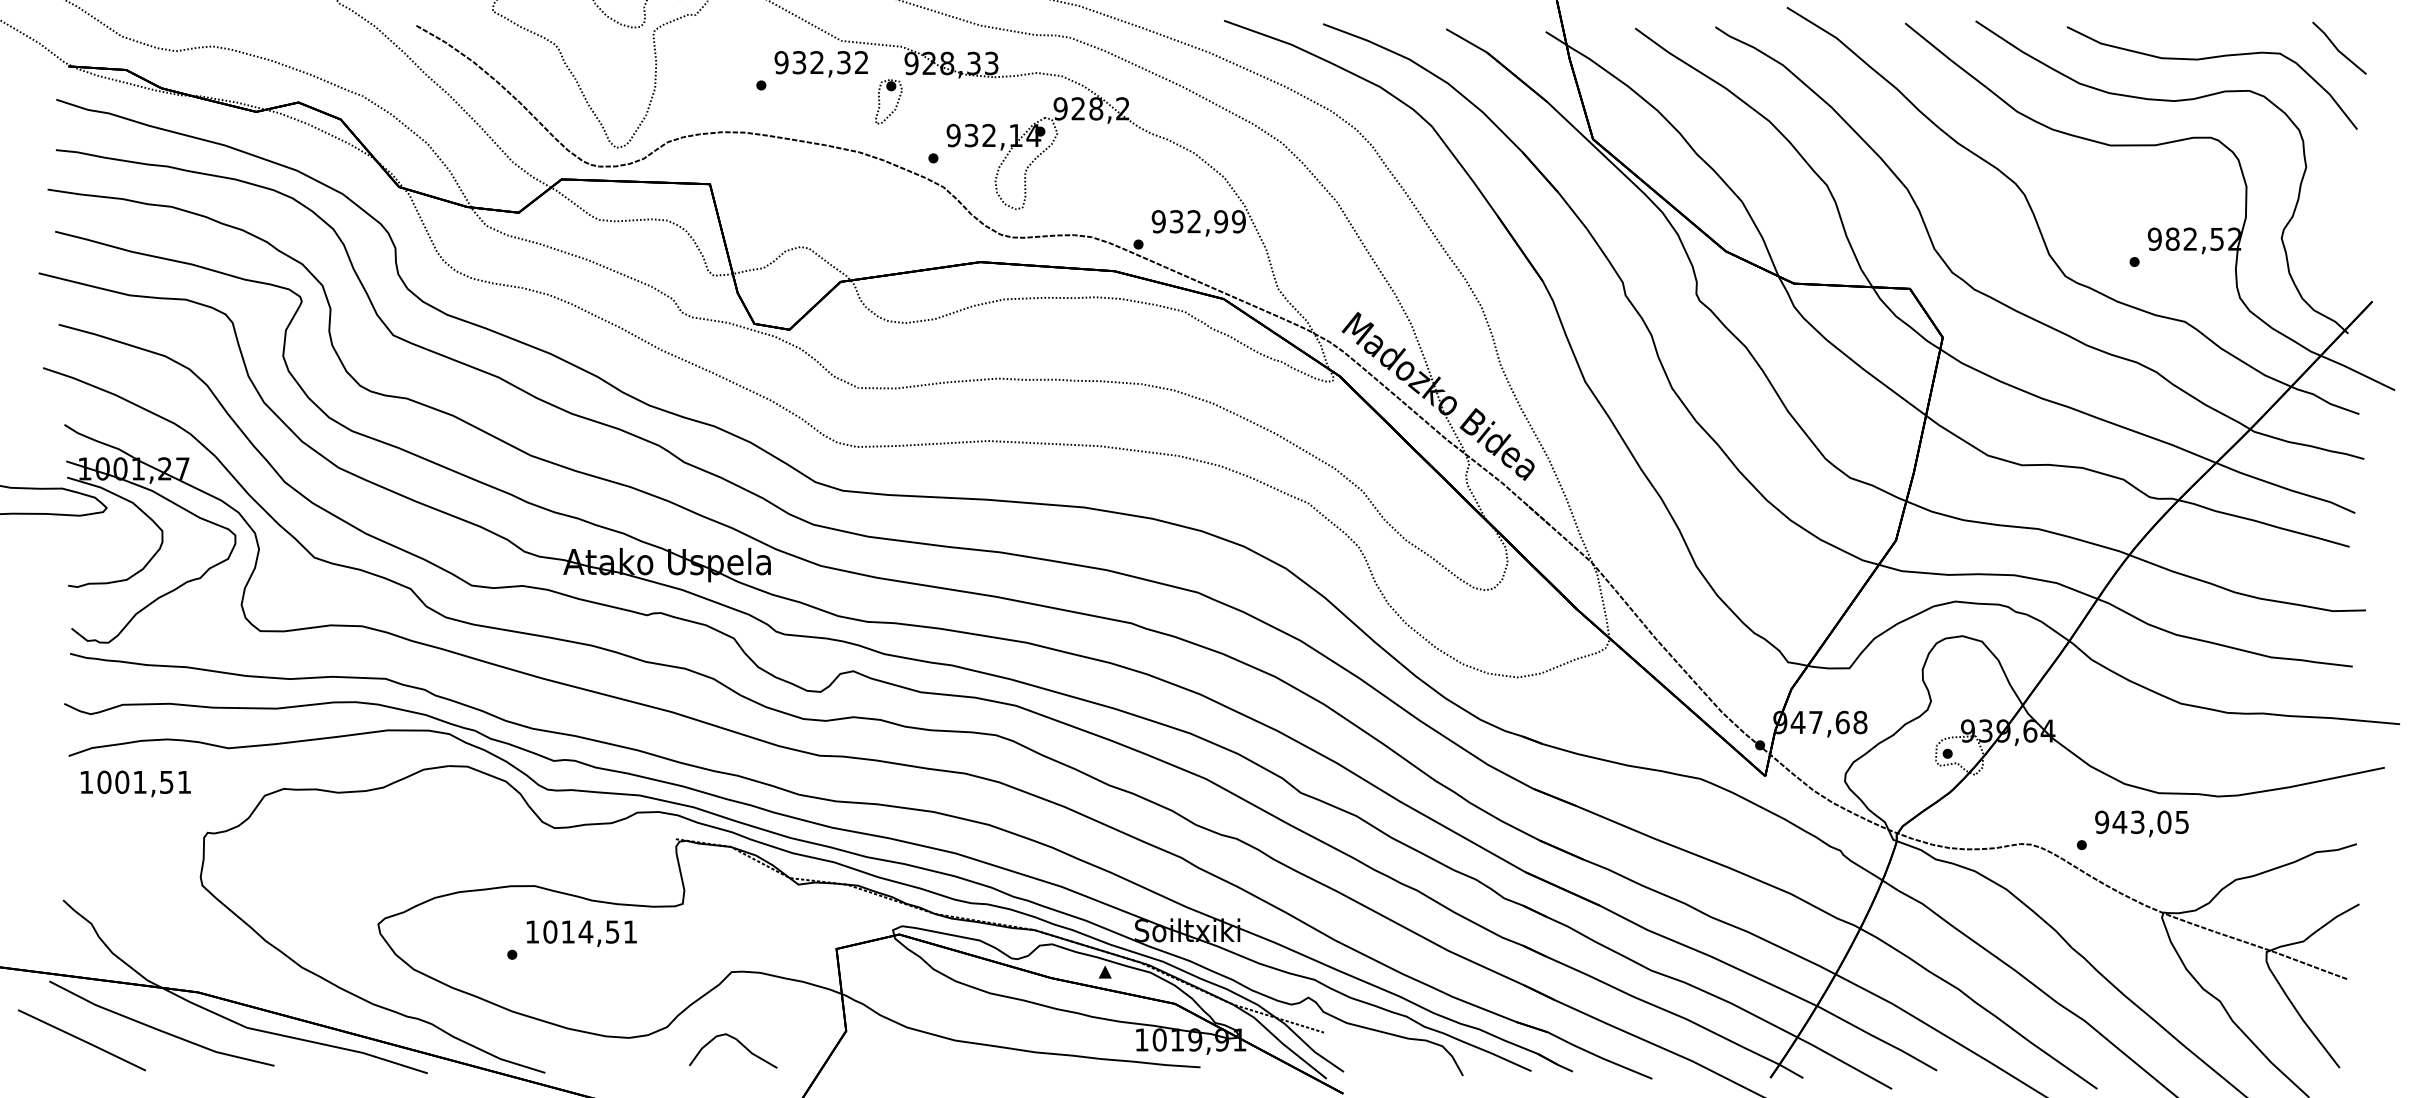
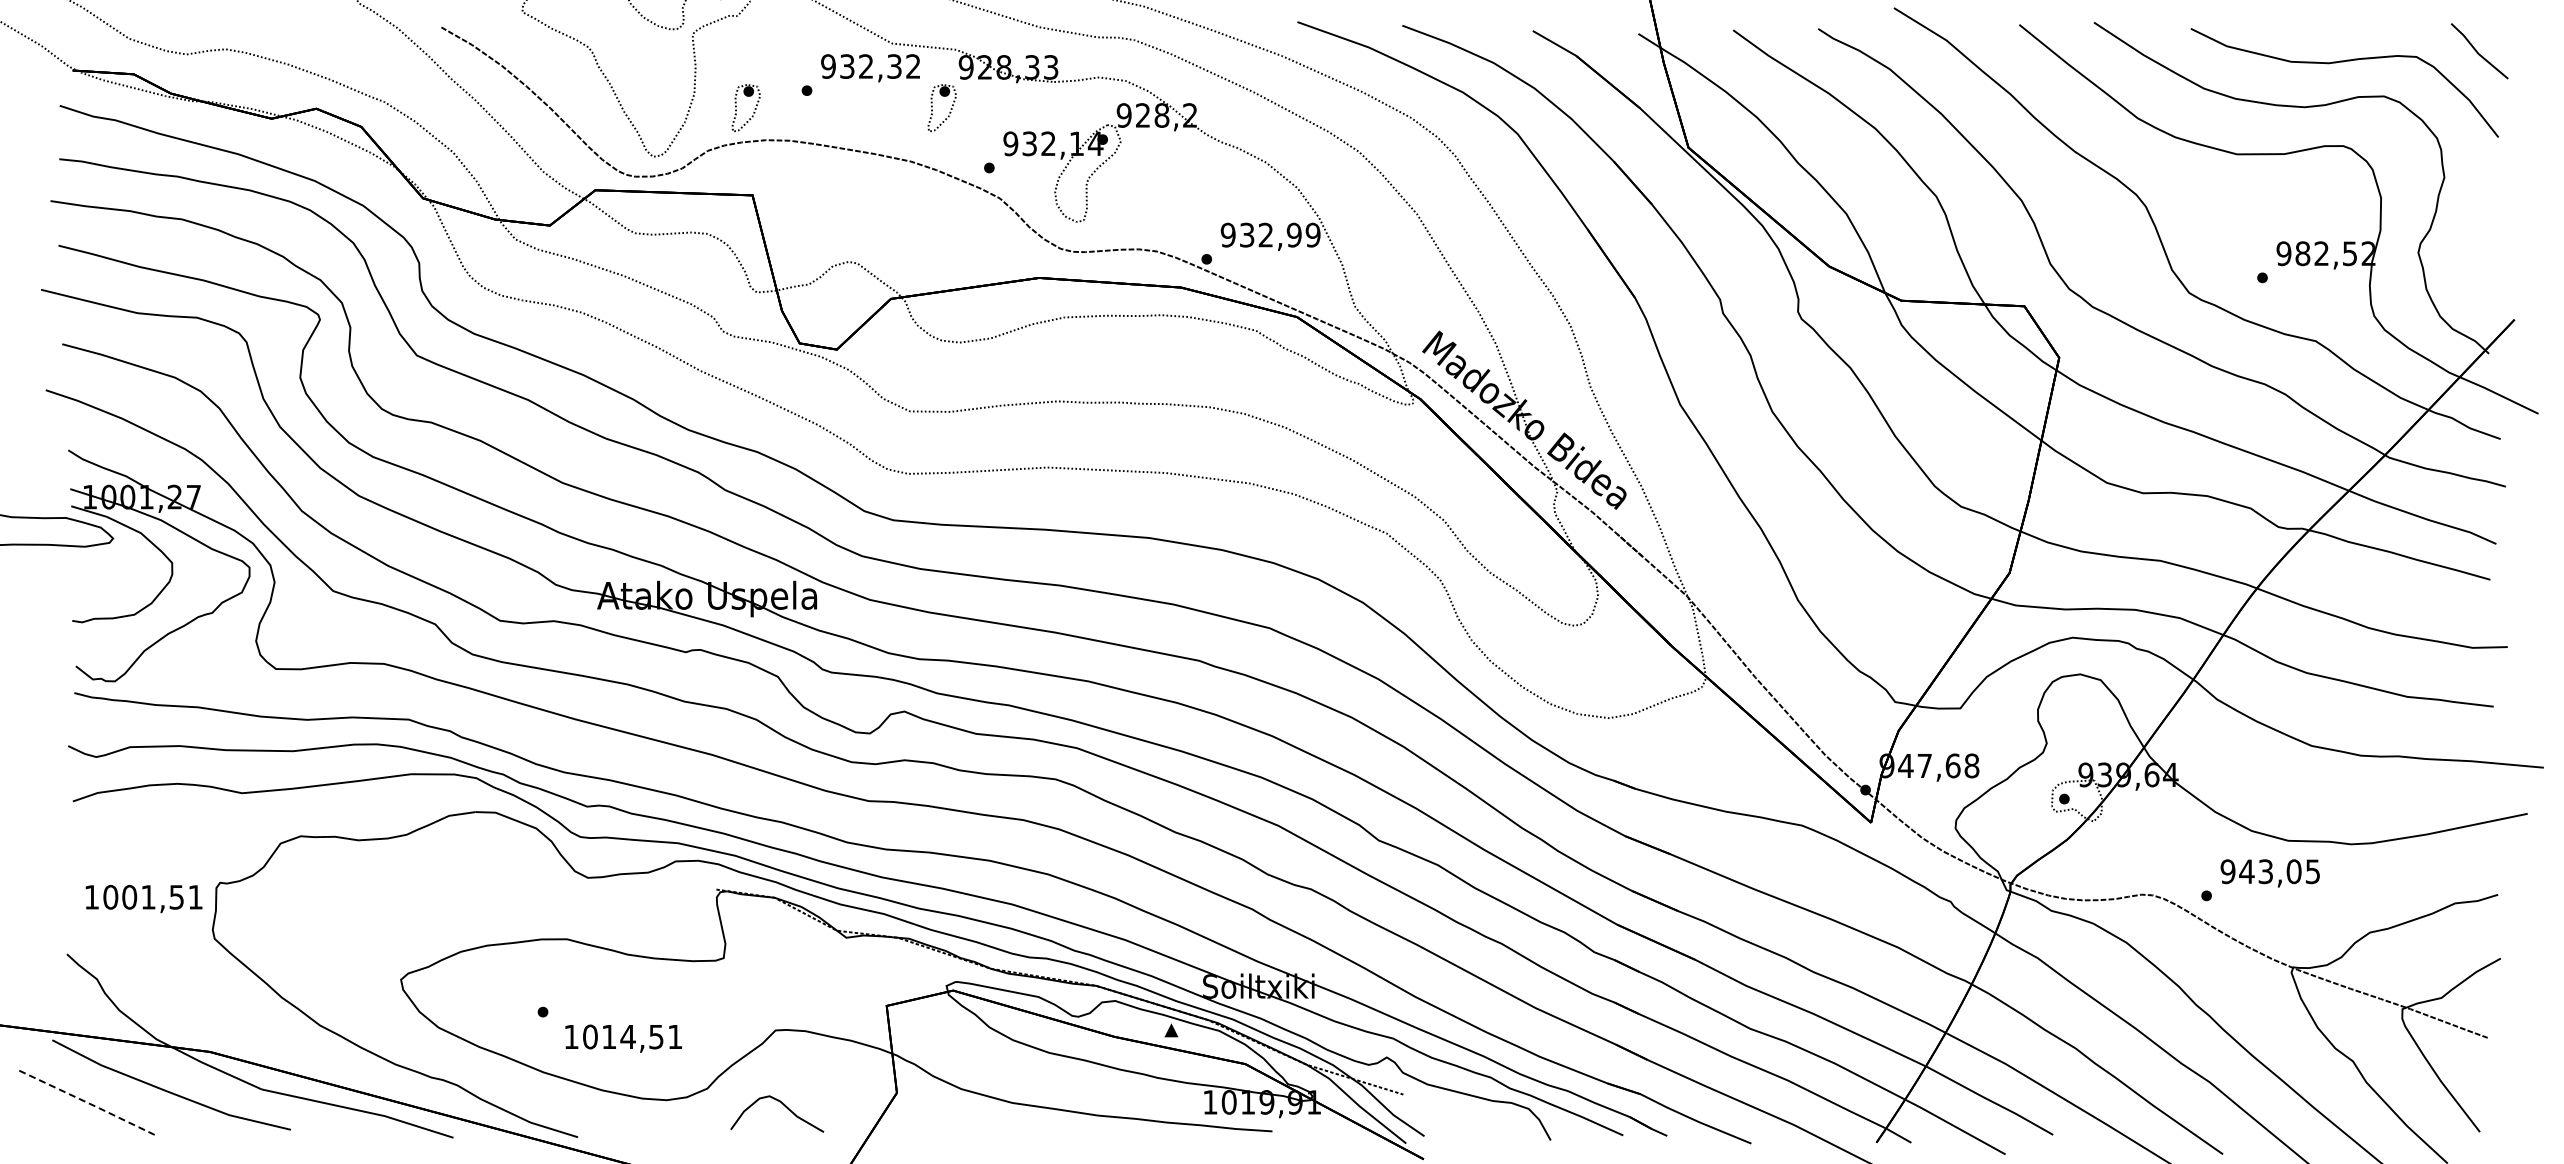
part: (710, 105) -> (753, 111), added
text: (135, 784) -> (143, 899), moved
text: (581, 933) -> (623, 1038), moved
line: (82, 1040) -> (87, 1102), solid -> dashed

